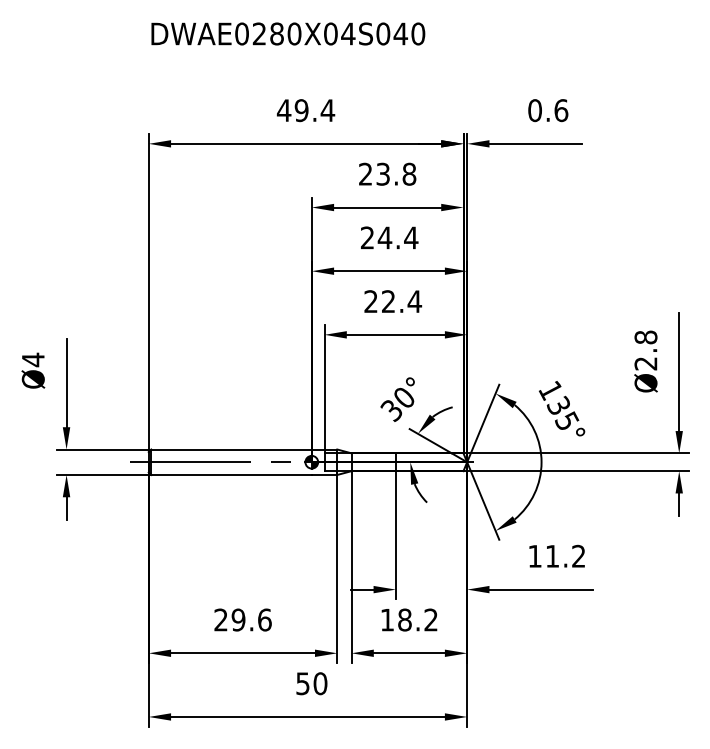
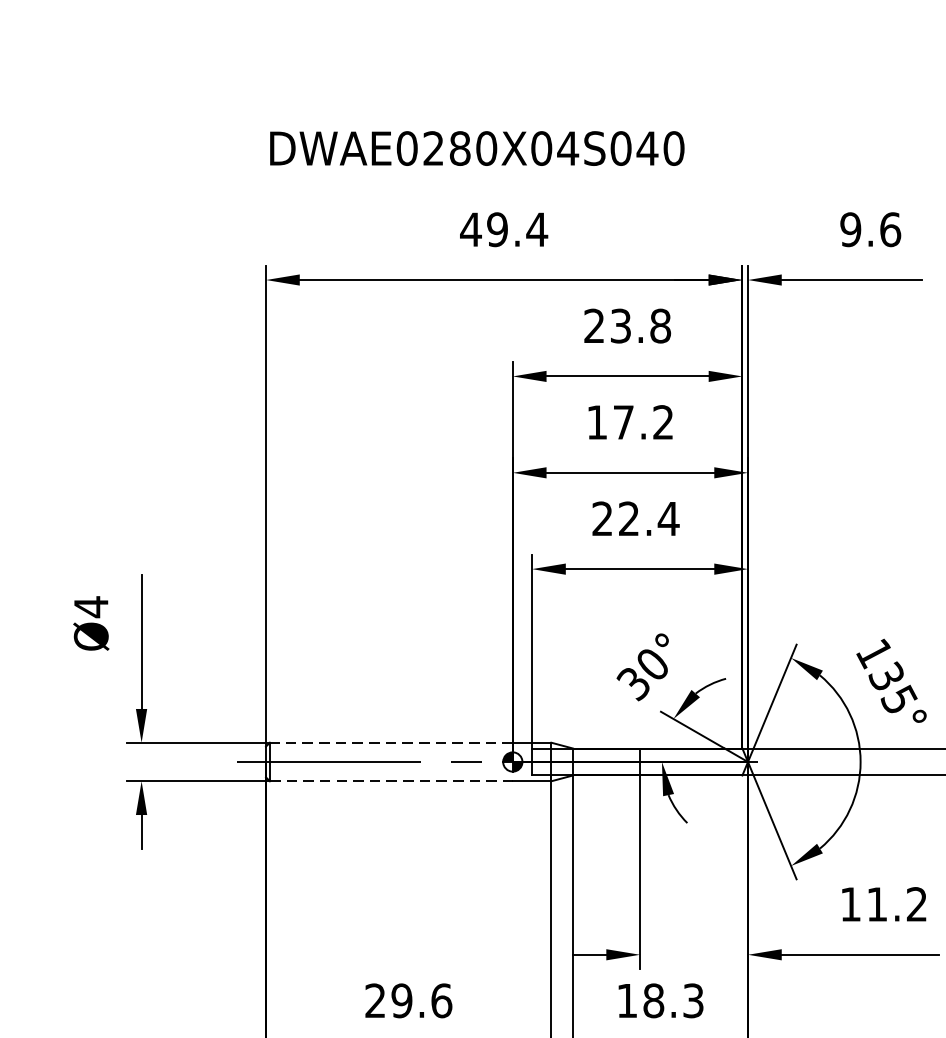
text: (288, 33) -> (477, 147), moved
text: (534, 110) -> (849, 229), 0.6 -> 9.6
text: (389, 237) -> (630, 421), 24.4 -> 17.2
line: (231, 449) -> (391, 742), solid -> dashed
line: (232, 474) -> (392, 780), solid -> dashed
text: (430, 619) -> (692, 1000), 18.2 -> 18.3

